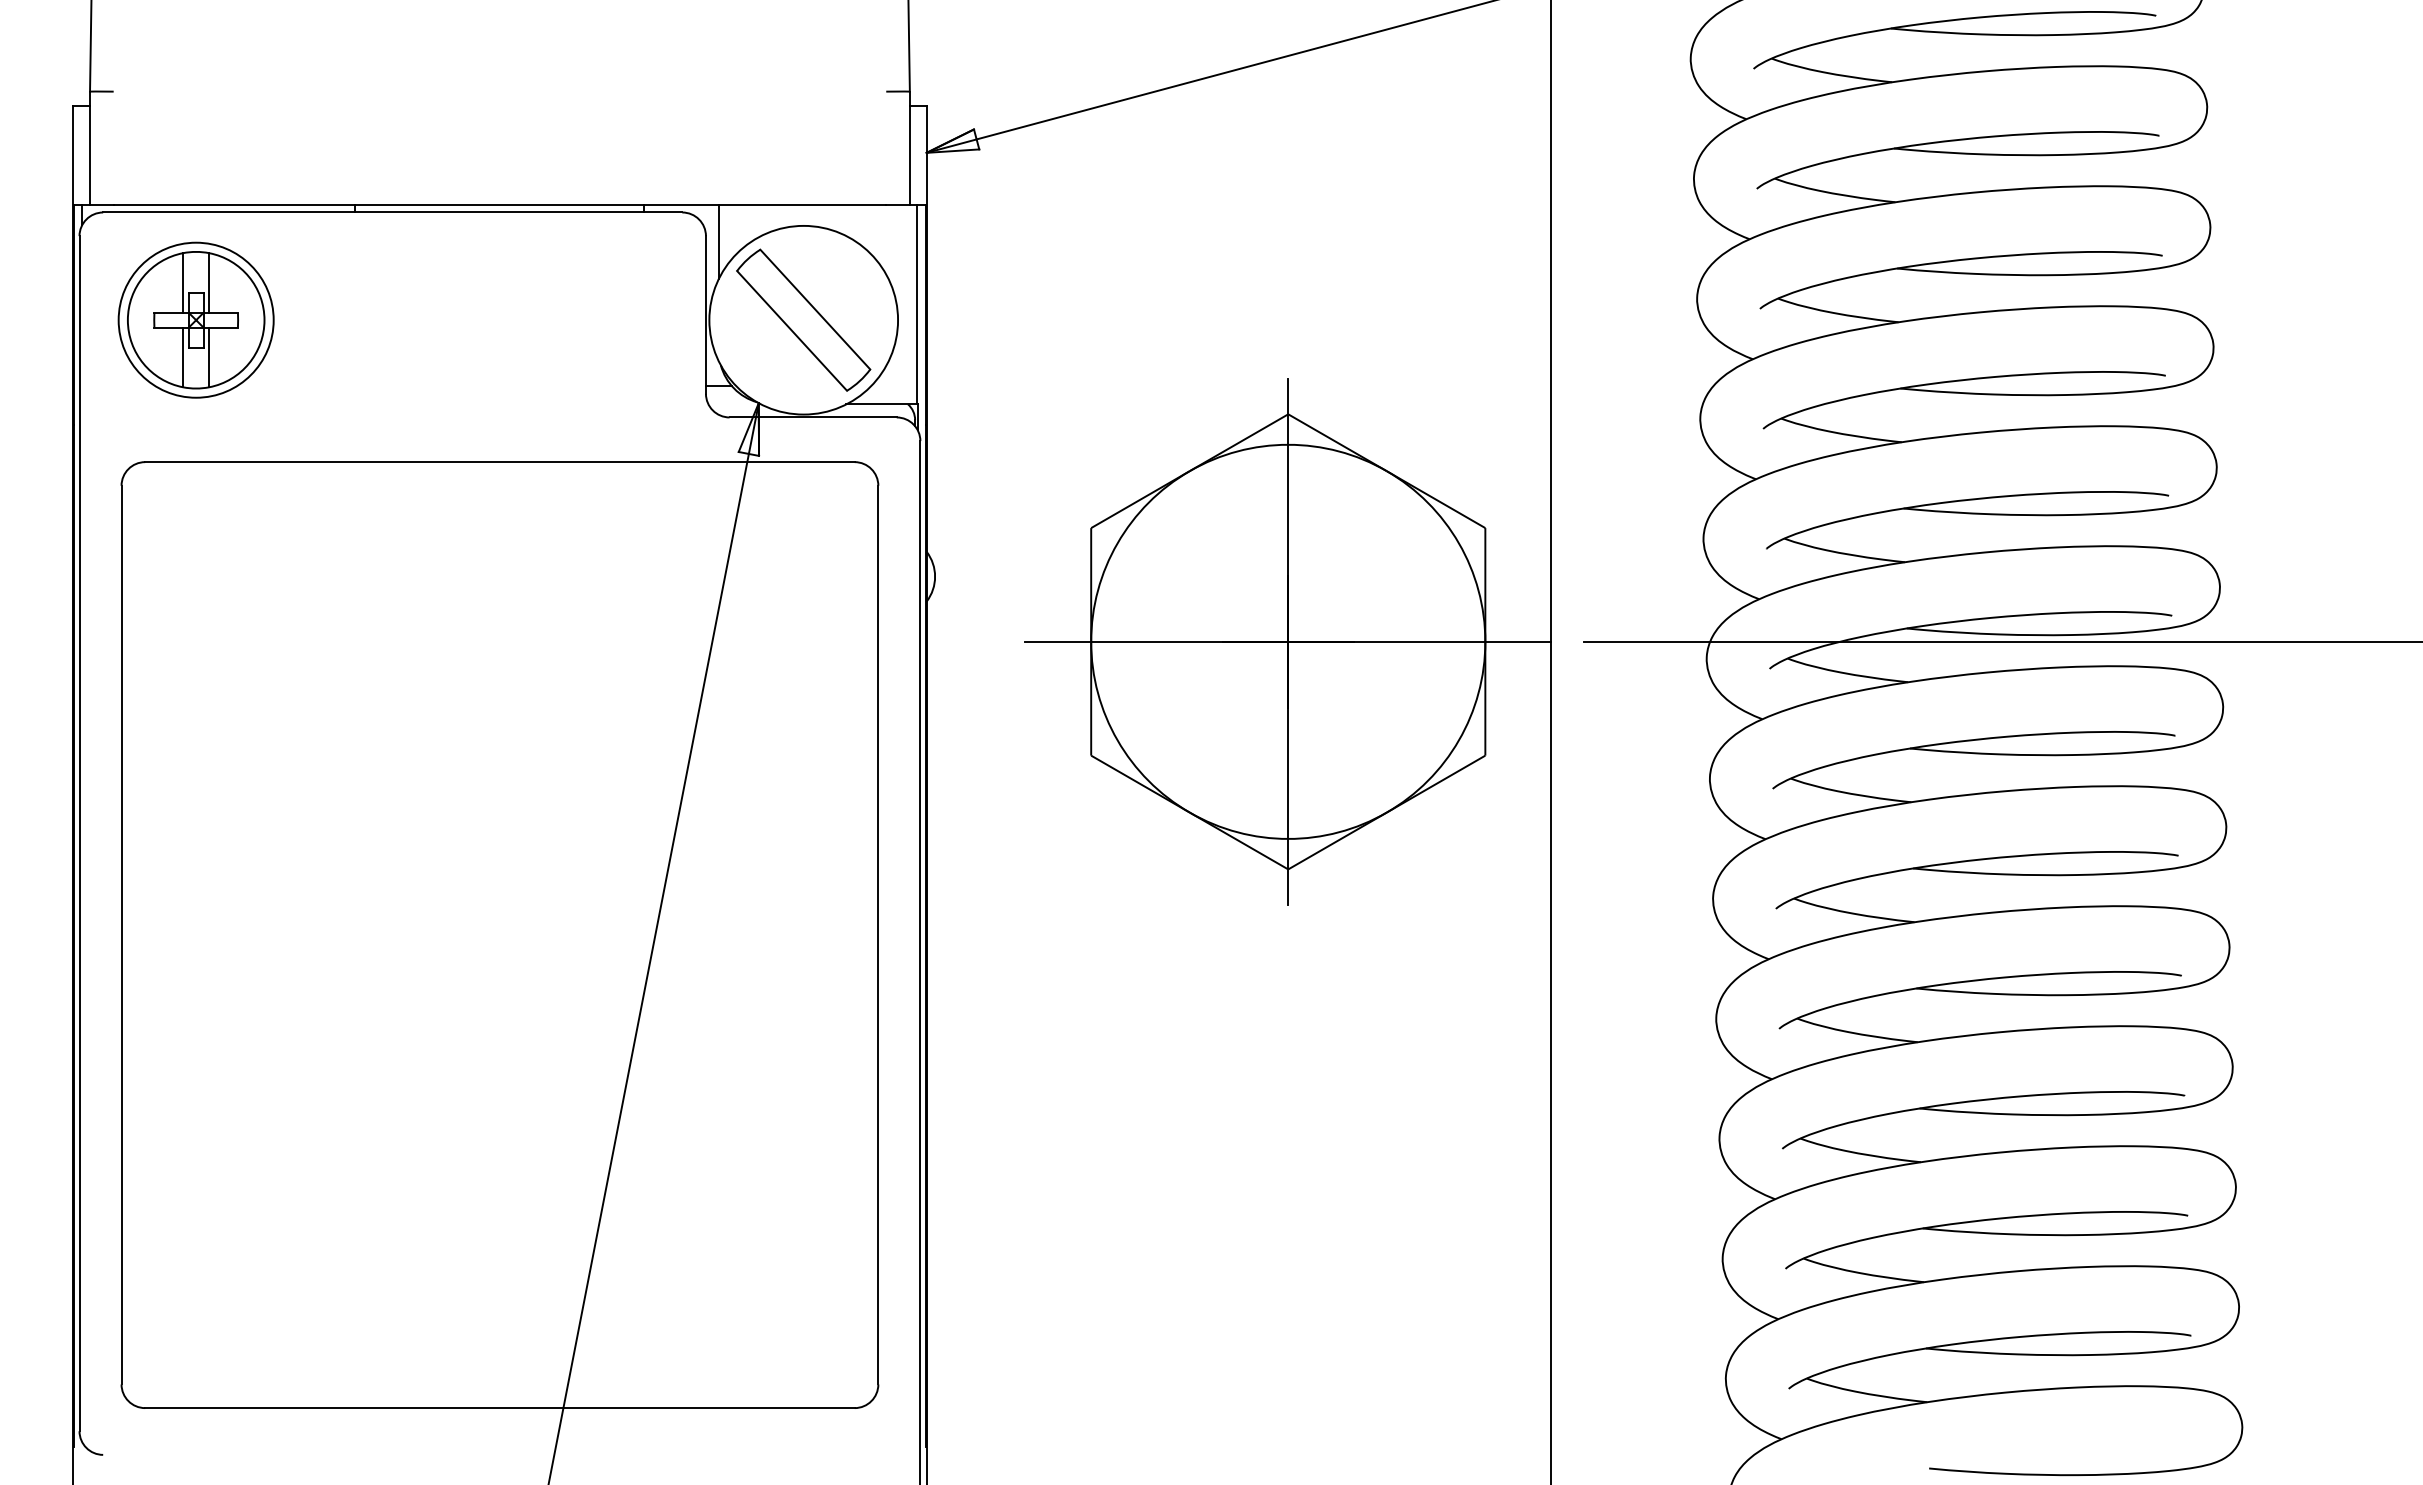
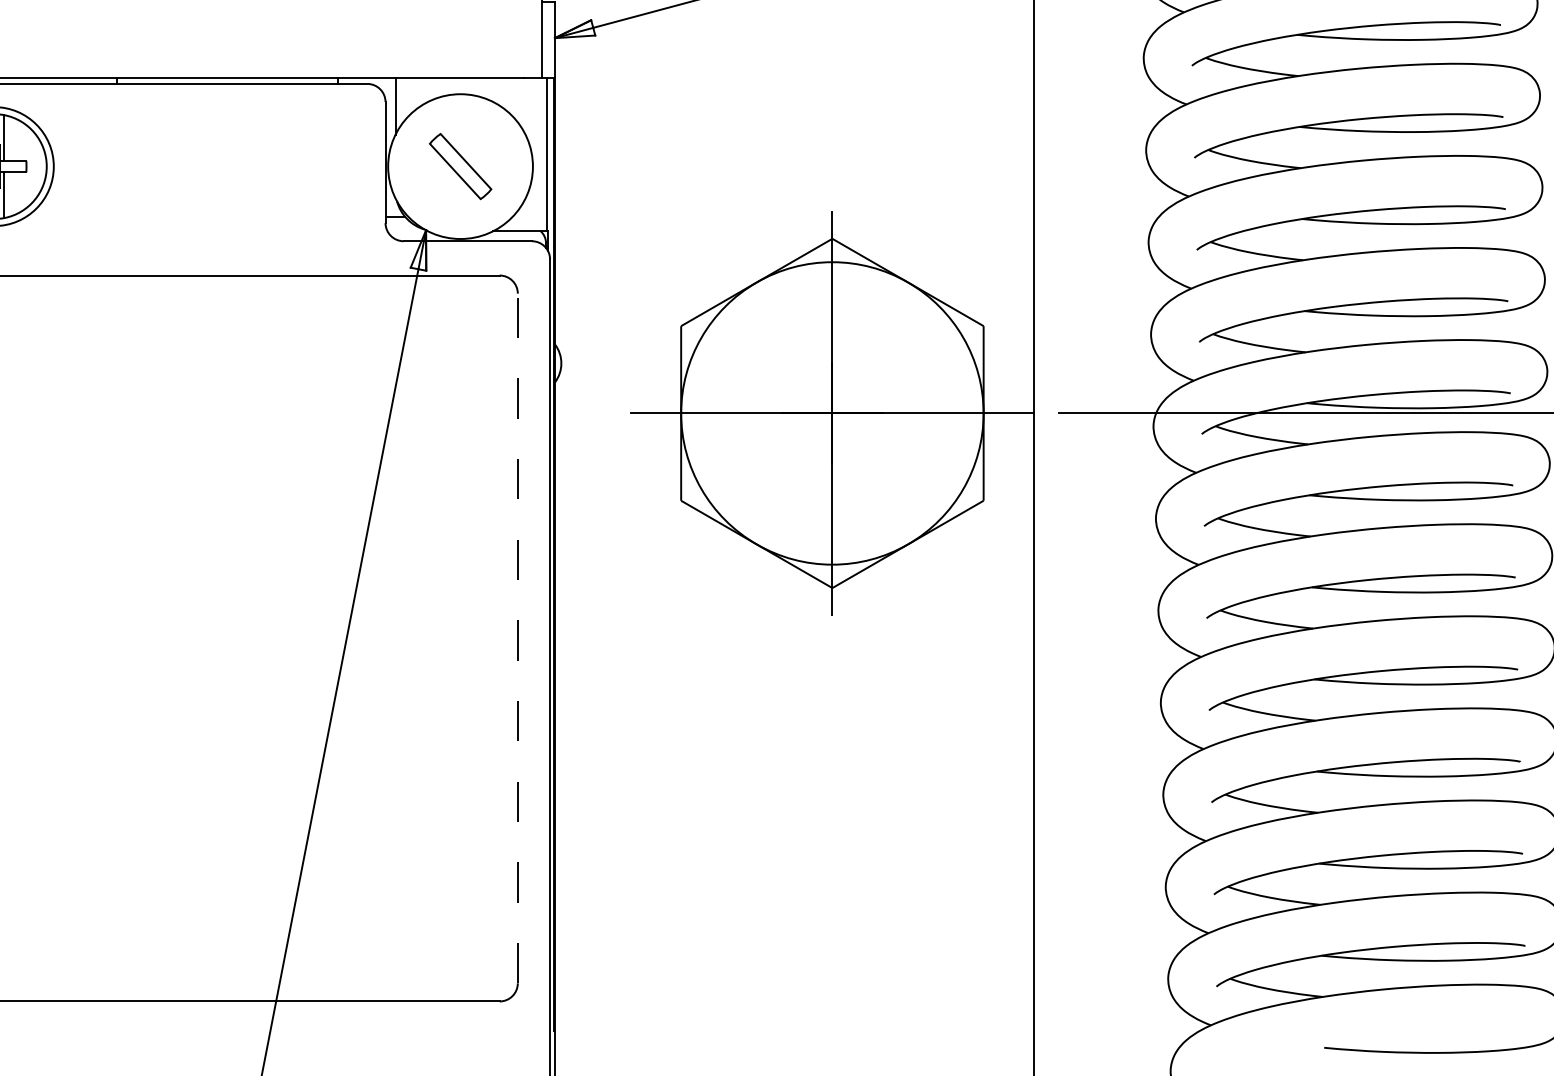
part: (803, 319) -> (460, 166), size x0.6
line: (878, 934) -> (517, 638), solid -> dashed

